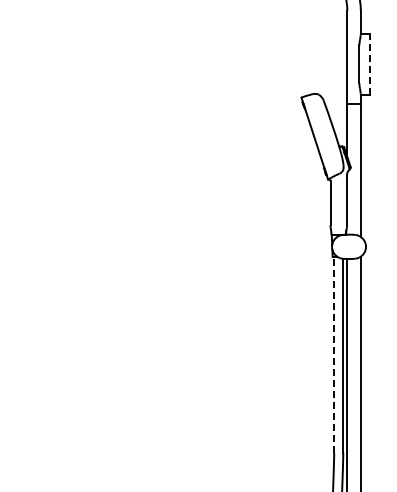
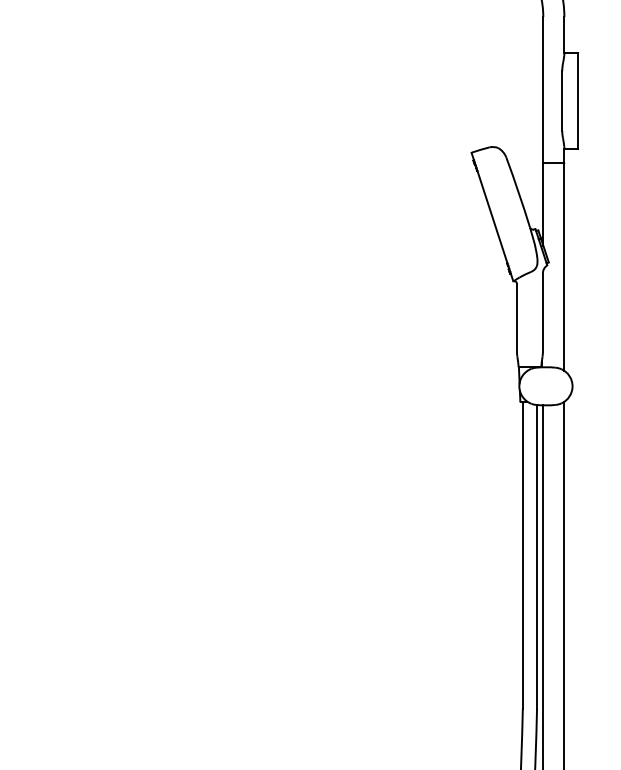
line: (369, 64) -> (577, 101), dashed -> solid
line: (334, 354) -> (523, 554), dashed -> solid

